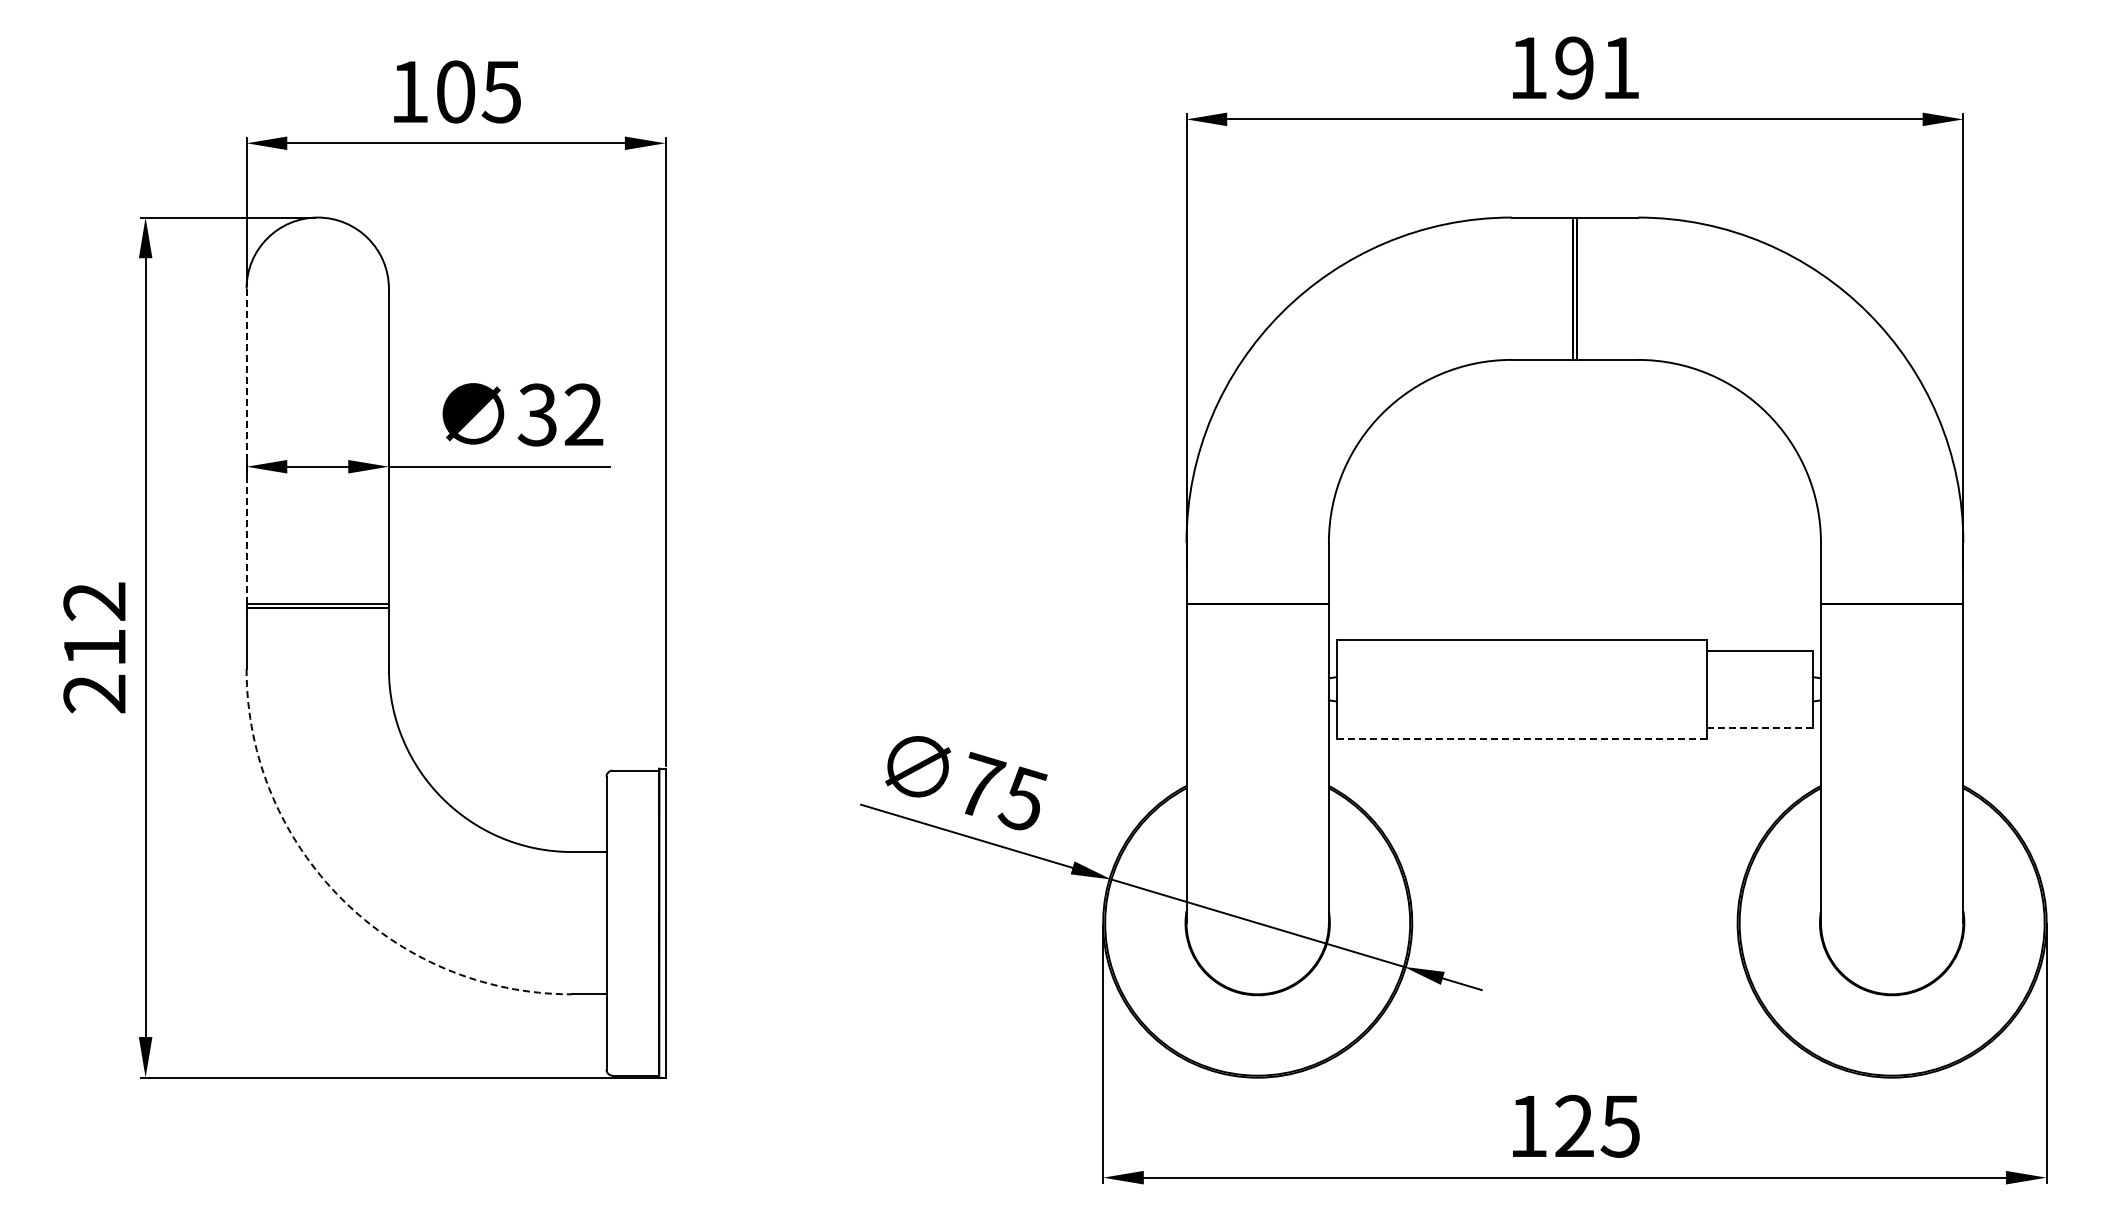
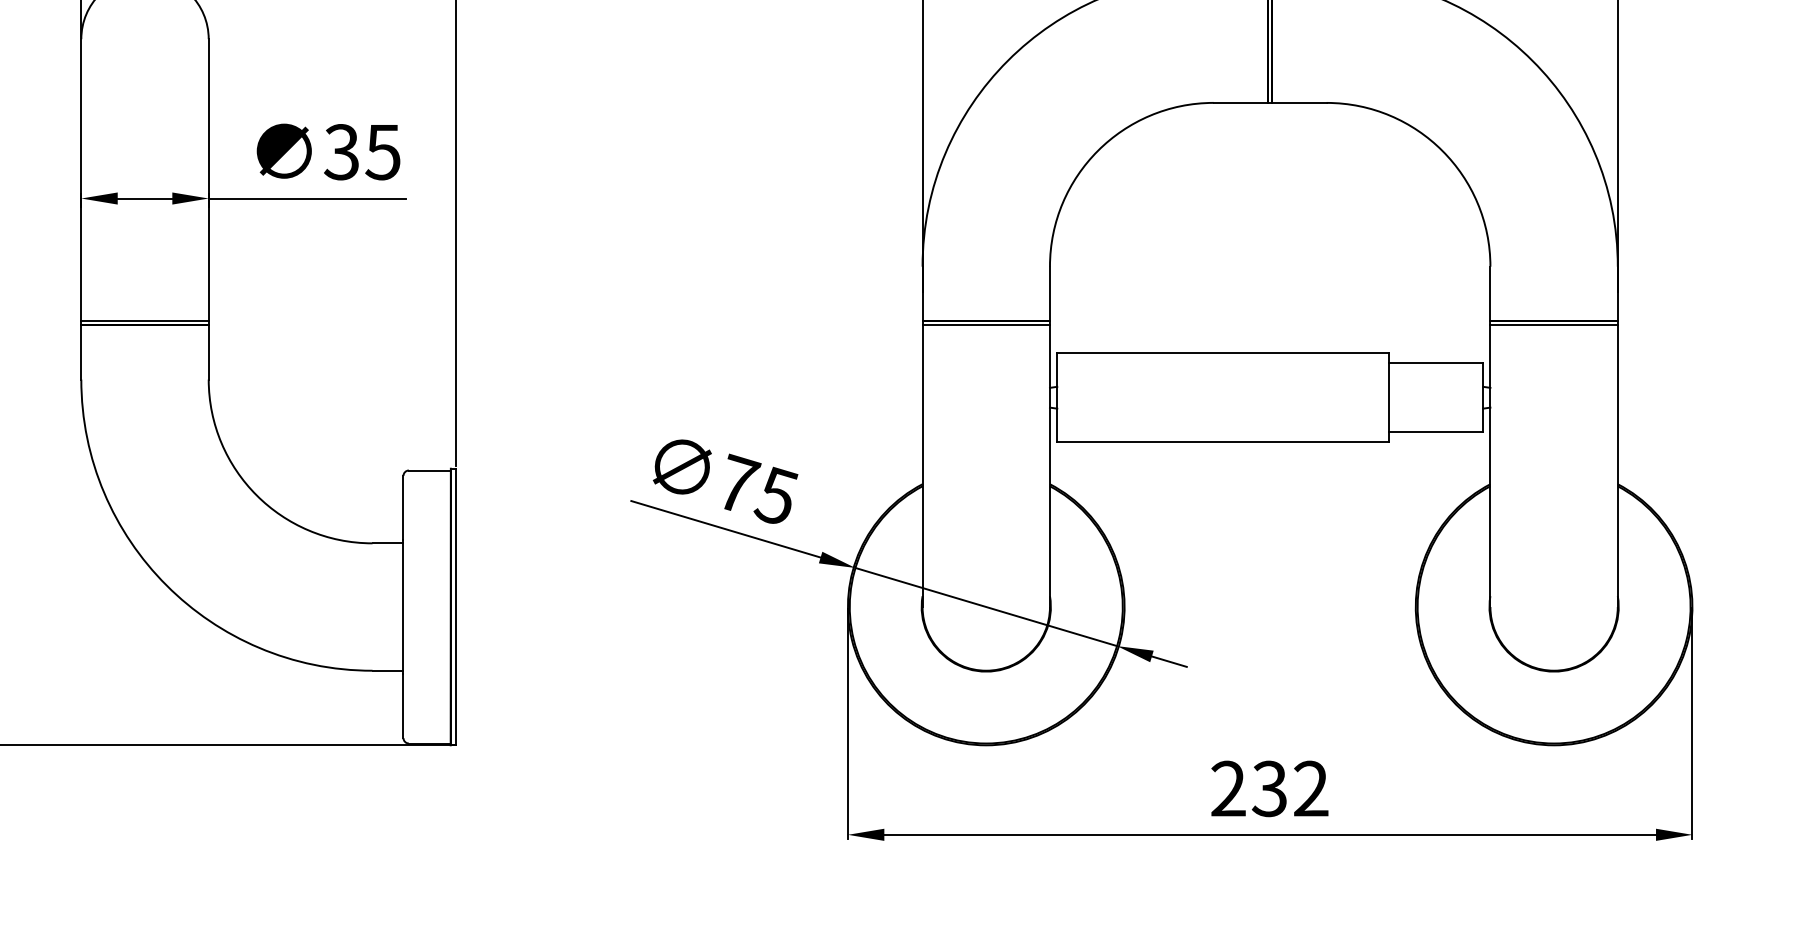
text: (583, 414) -> (382, 151), 32 -> 35
line: (246, 446) -> (81, 180), dashed -> solid
line: (1257, 607) -> (986, 324), added
line: (1891, 607) -> (1553, 324), added
line: (1759, 727) -> (1435, 431), dashed -> solid
line: (1522, 739) -> (1223, 442), dashed -> solid
arc: (341, 899) -> (166, 585), dashed -> solid
text: (1574, 1125) -> (1269, 788), 125 -> 232

